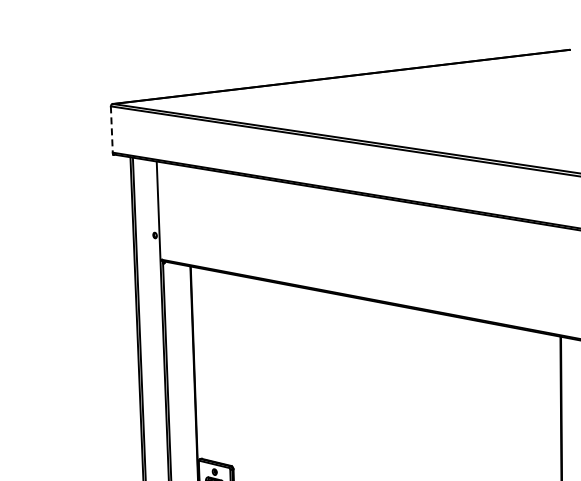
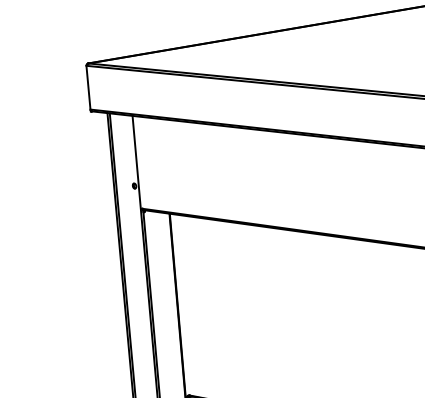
line: (111, 130) -> (88, 88), dashed -> solid

